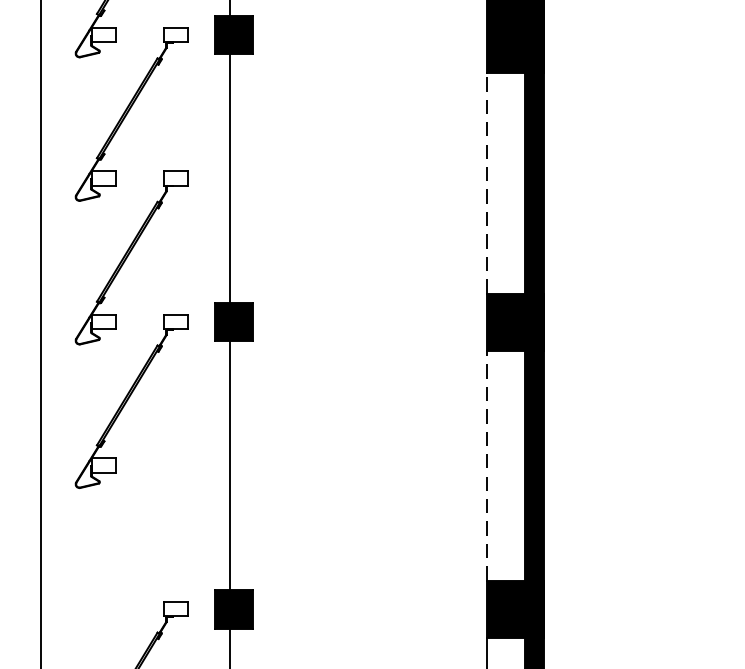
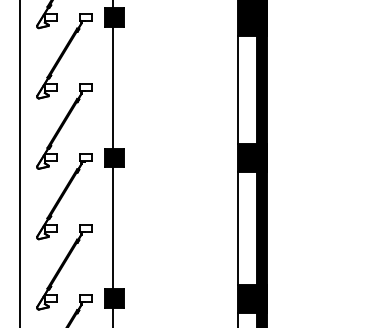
line: (486, 182) -> (238, 89), dashed -> solid
line: (486, 464) -> (238, 227), dashed -> solid
part: (131, 545) -> (64, 267), added

